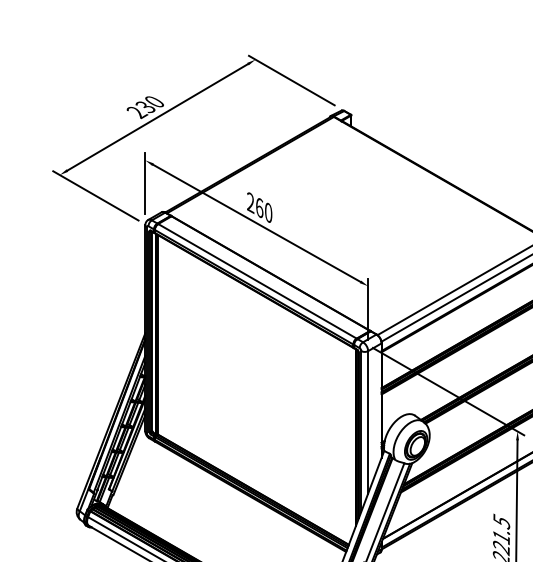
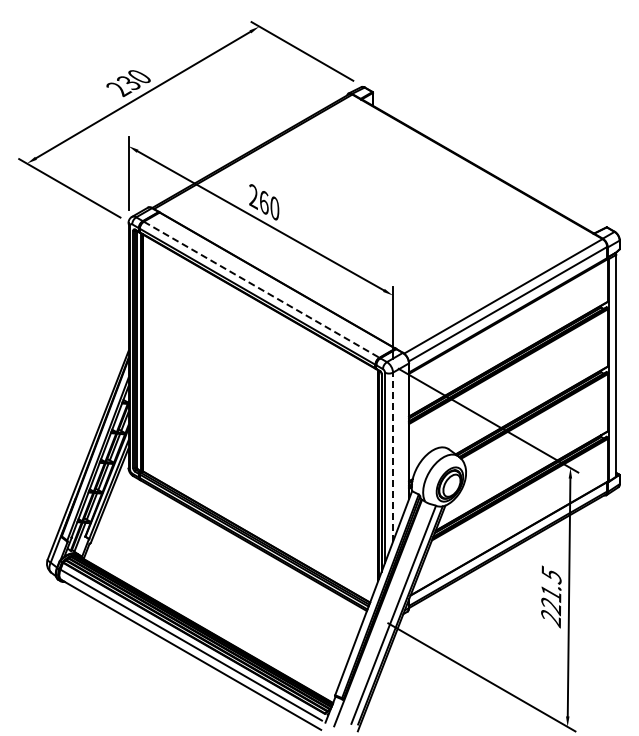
line: (258, 281) -> (262, 289), solid -> dashed
line: (368, 422) -> (393, 457), solid -> dashed

